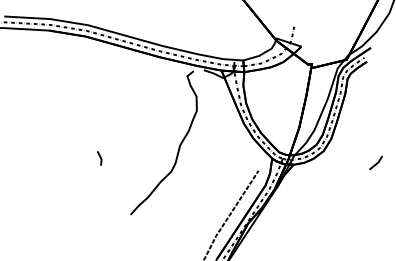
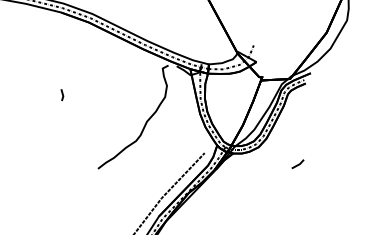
line: (100, 158) -> (62, 95), moved

